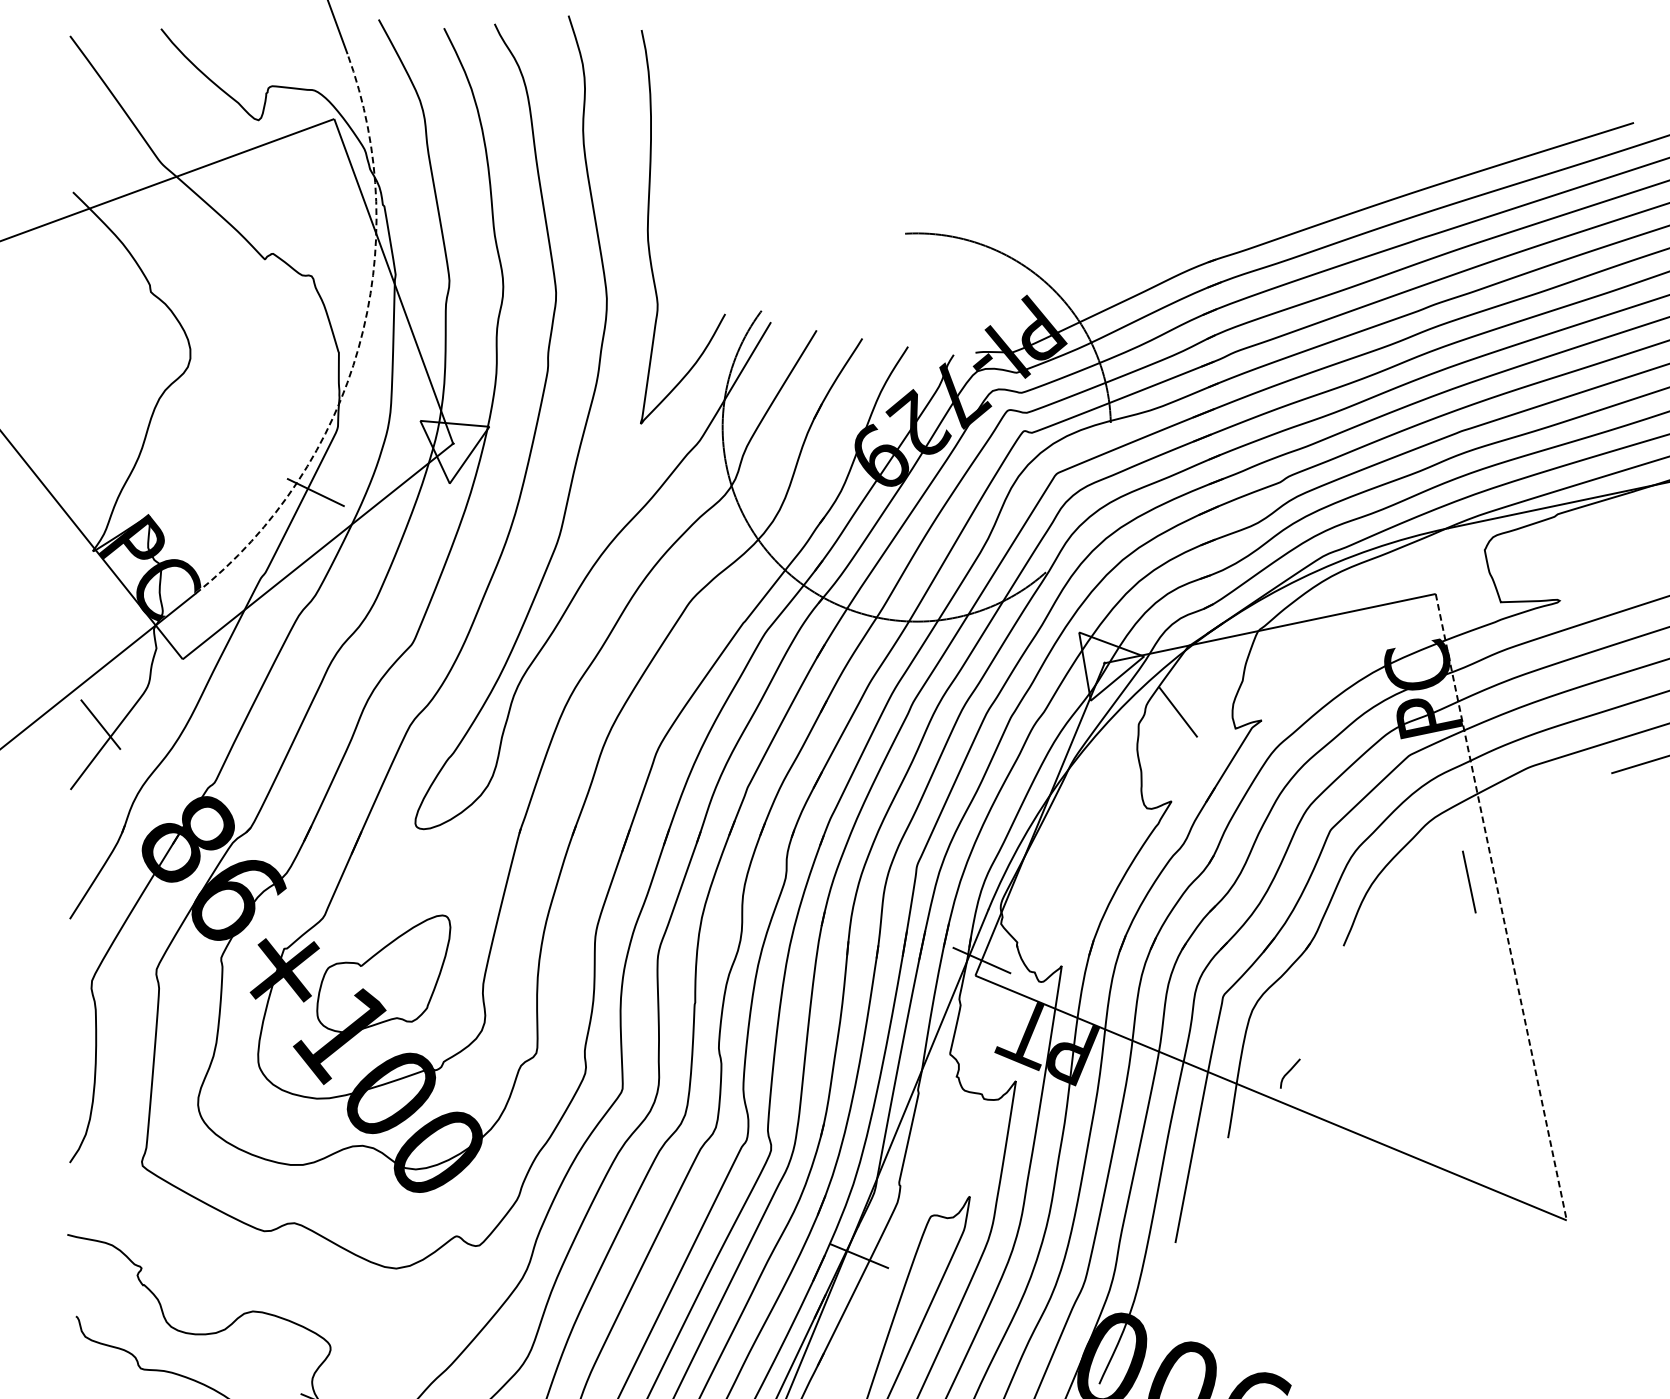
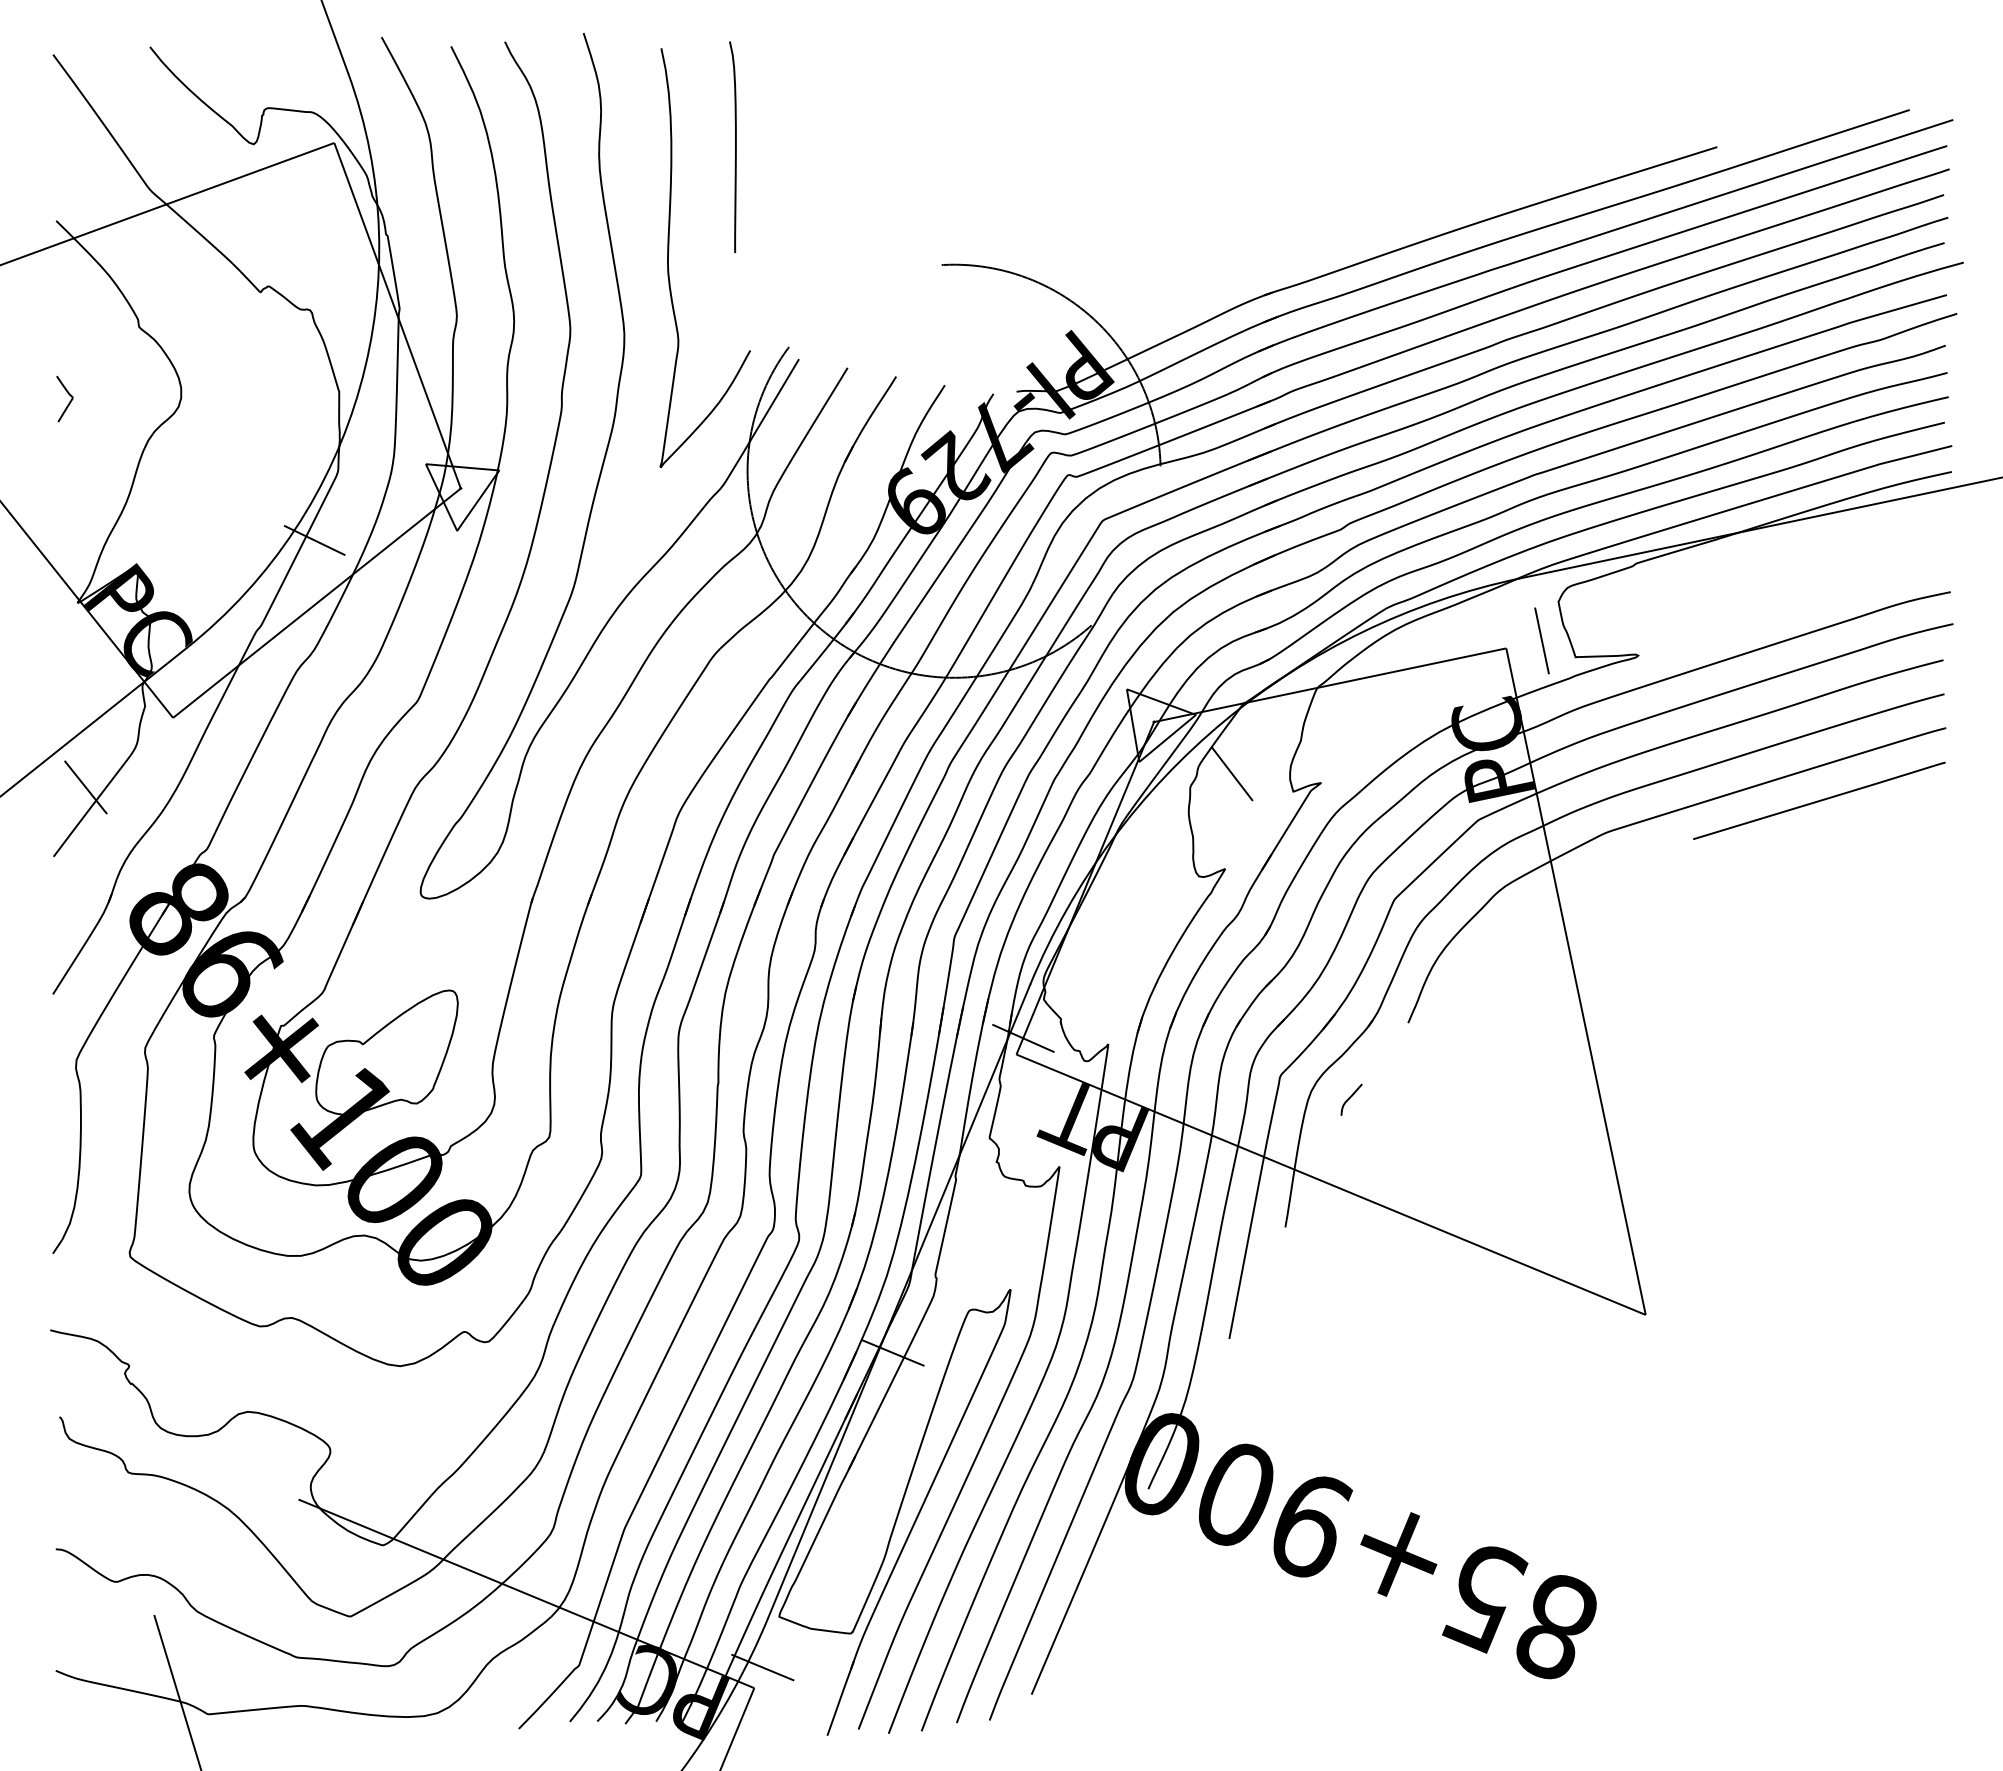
curve: (711, 122) -> (735, 146), added
arc: (358, 347) -> (360, 386), dashed -> solid
curve: (84, 355) -> (68, 394), added
line: (1468, 881) -> (1541, 640), moved
line: (1501, 907) -> (1576, 982), dashed -> solid
curve: (1289, 1072) -> (1350, 1098), moved

